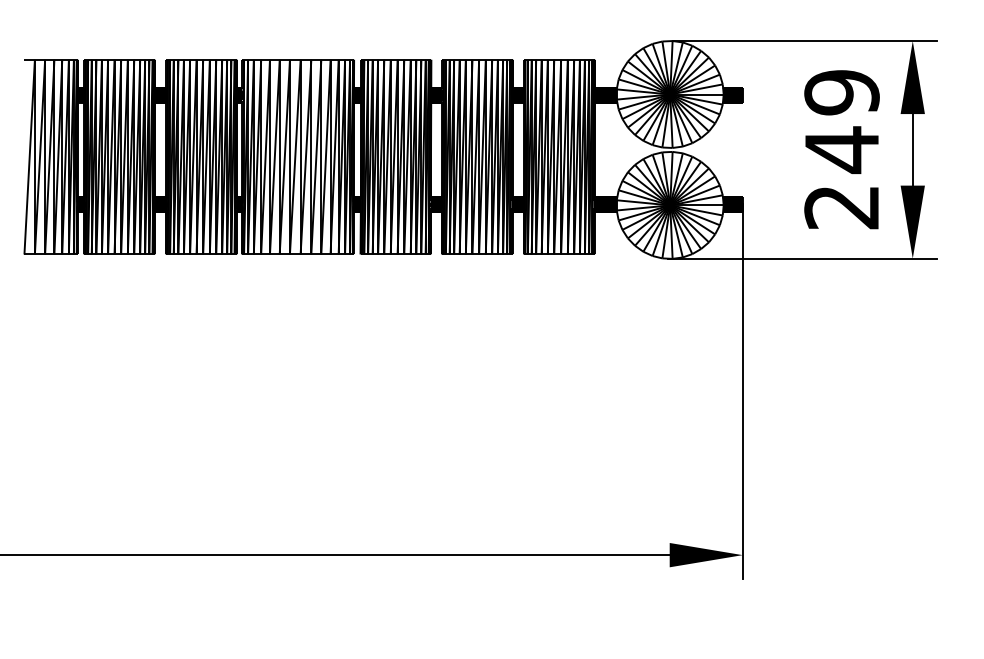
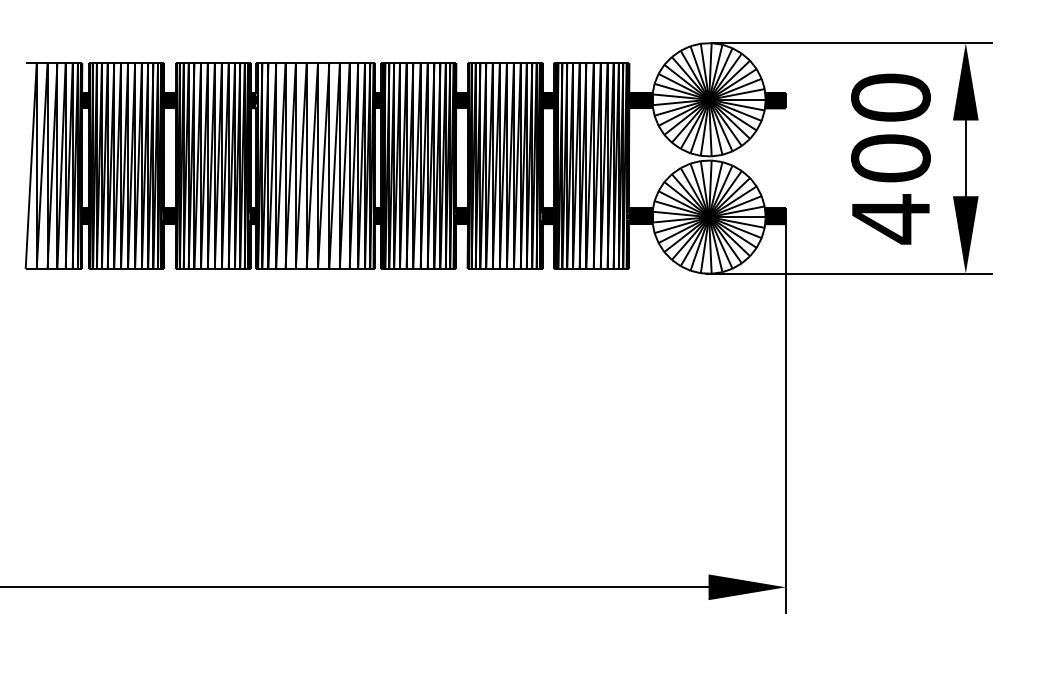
text: (841, 149) -> (890, 158), 249 -> 400

